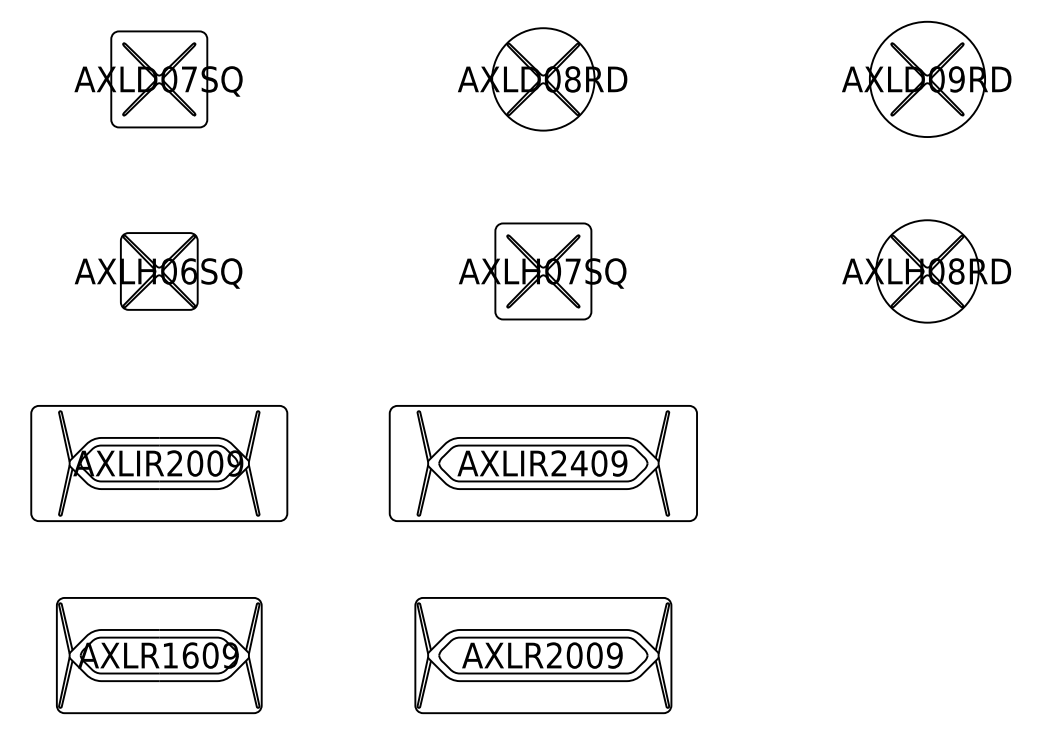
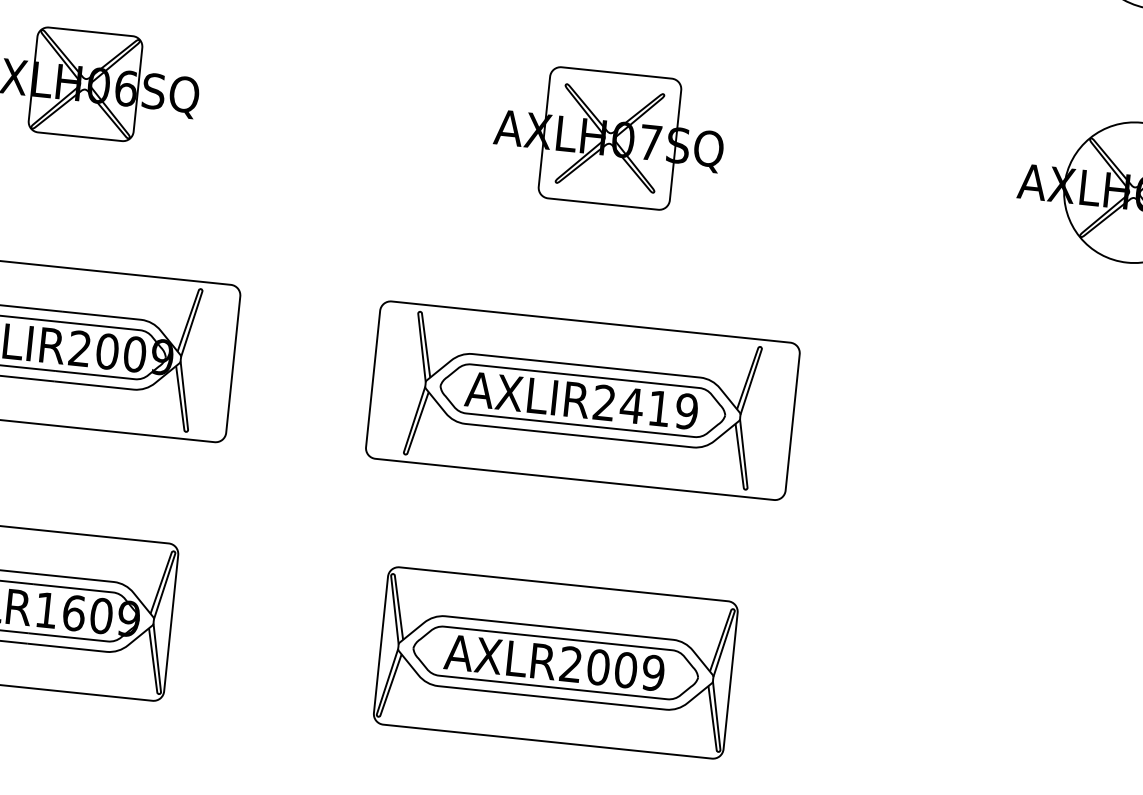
text: (599, 463) -> (659, 408), AXLIR2409 -> AXLIR2419

